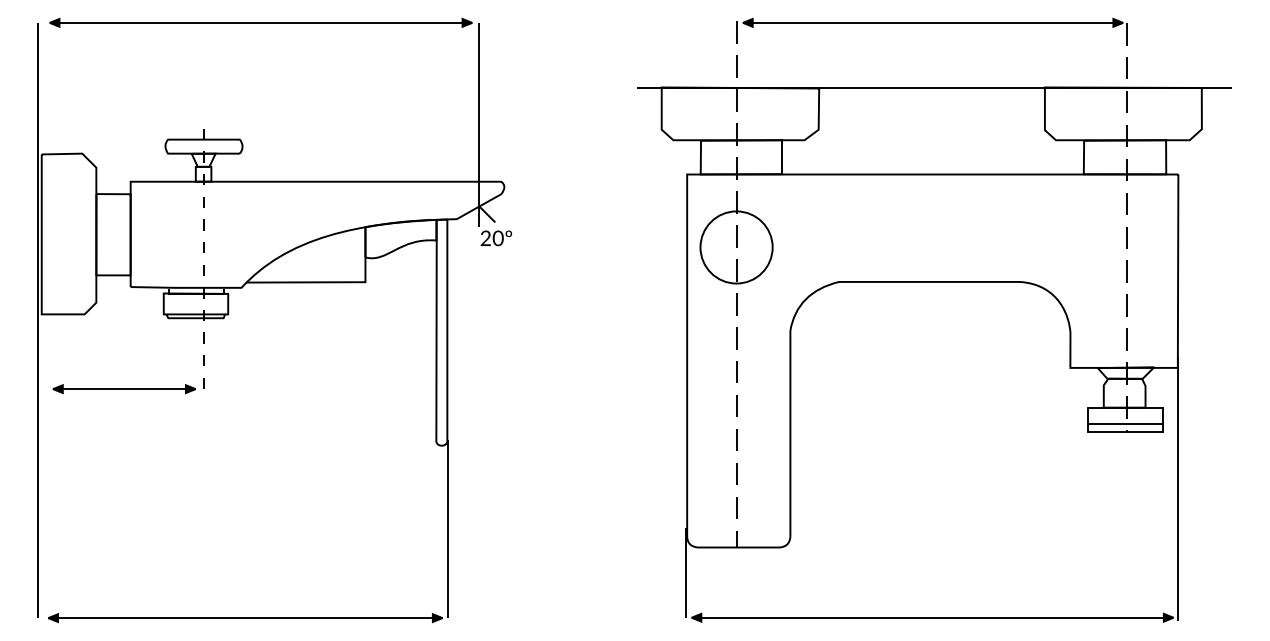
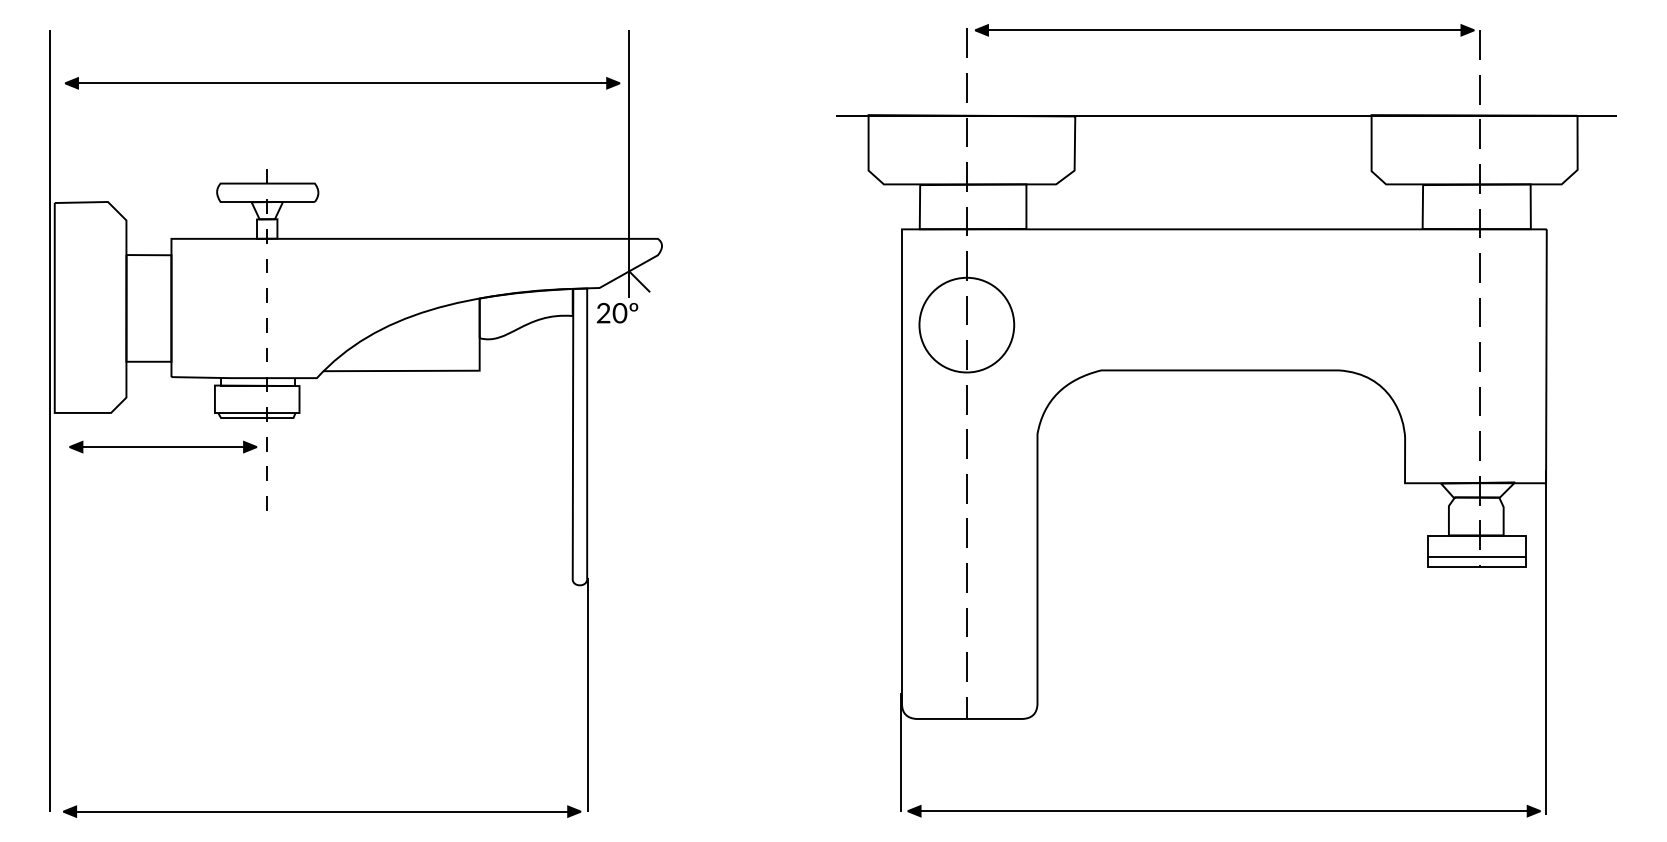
part: (260, 23) -> (342, 83), moved
text: (496, 238) -> (617, 313), moved
part: (124, 388) -> (163, 446), moved

